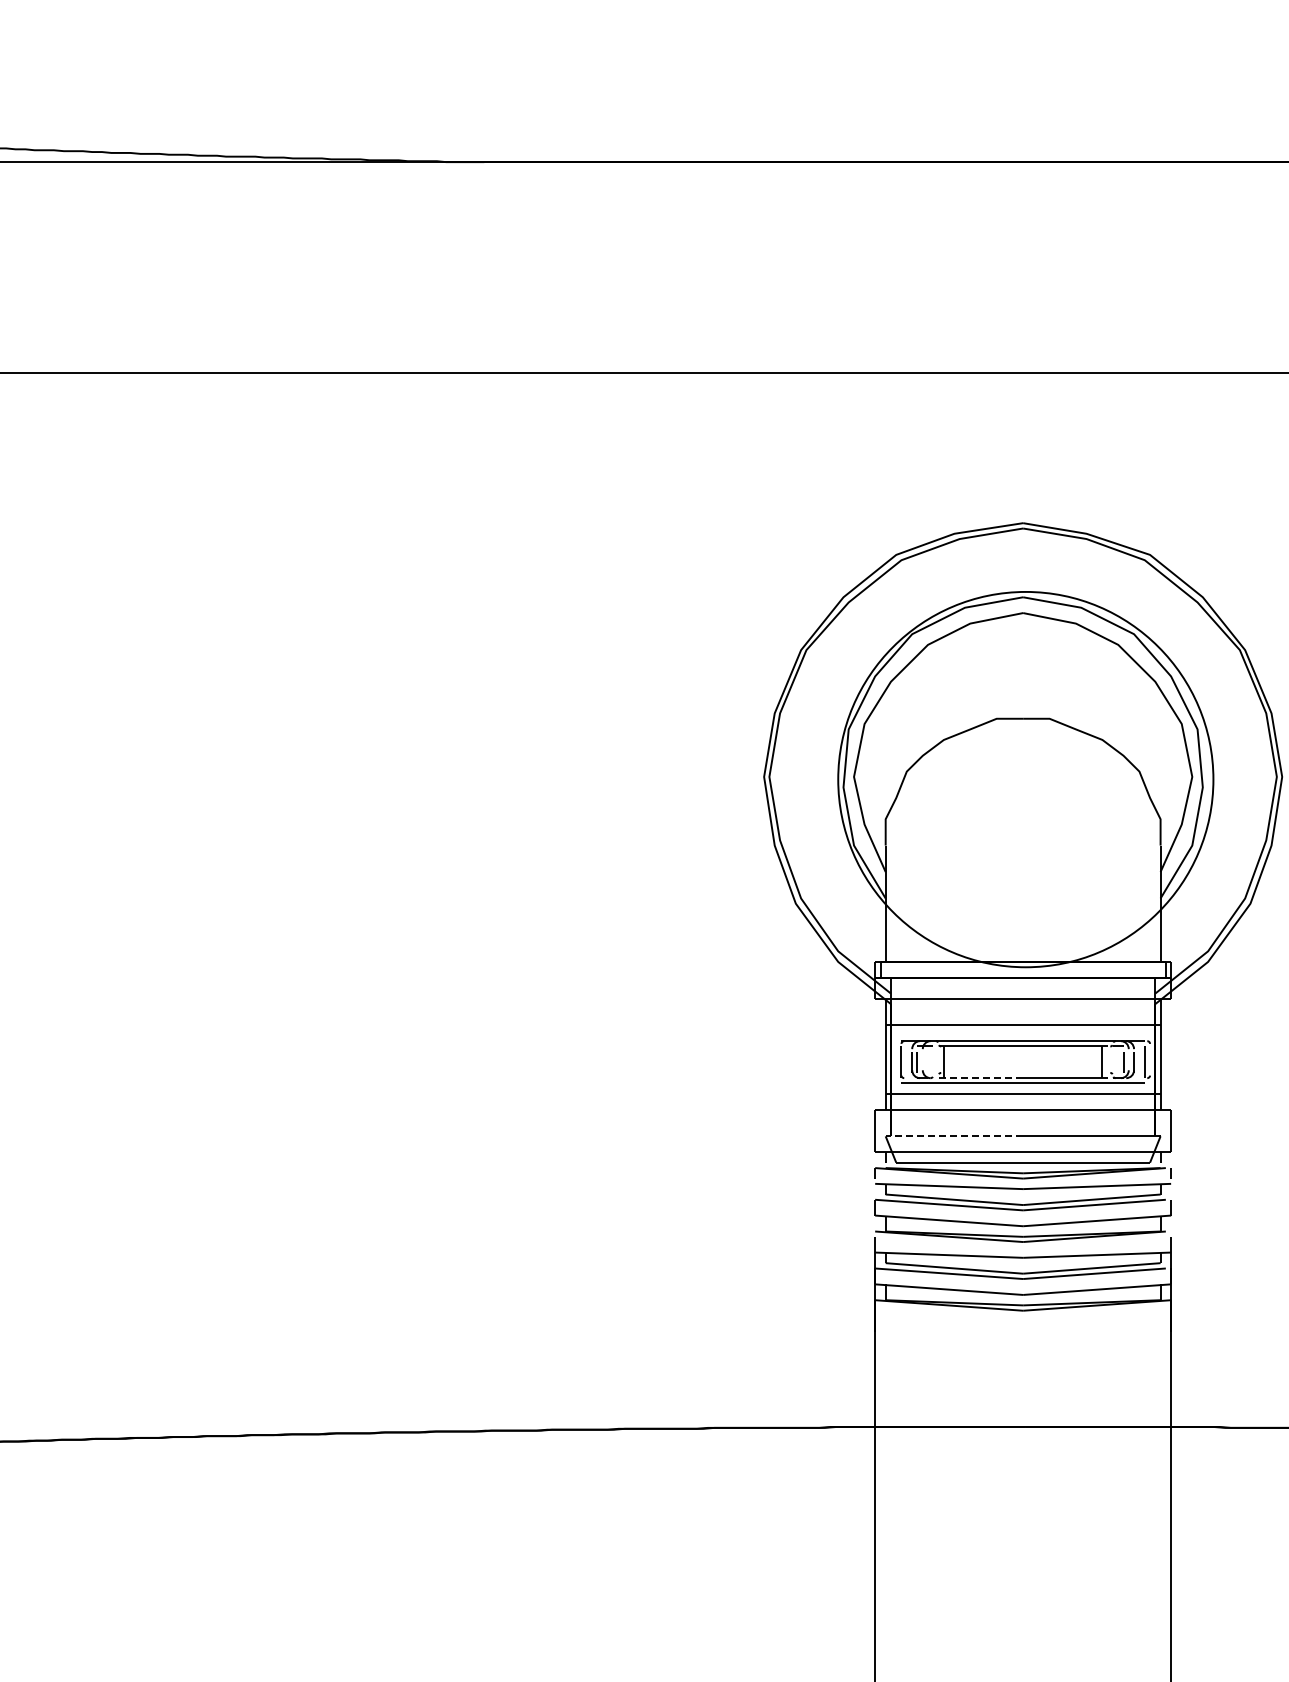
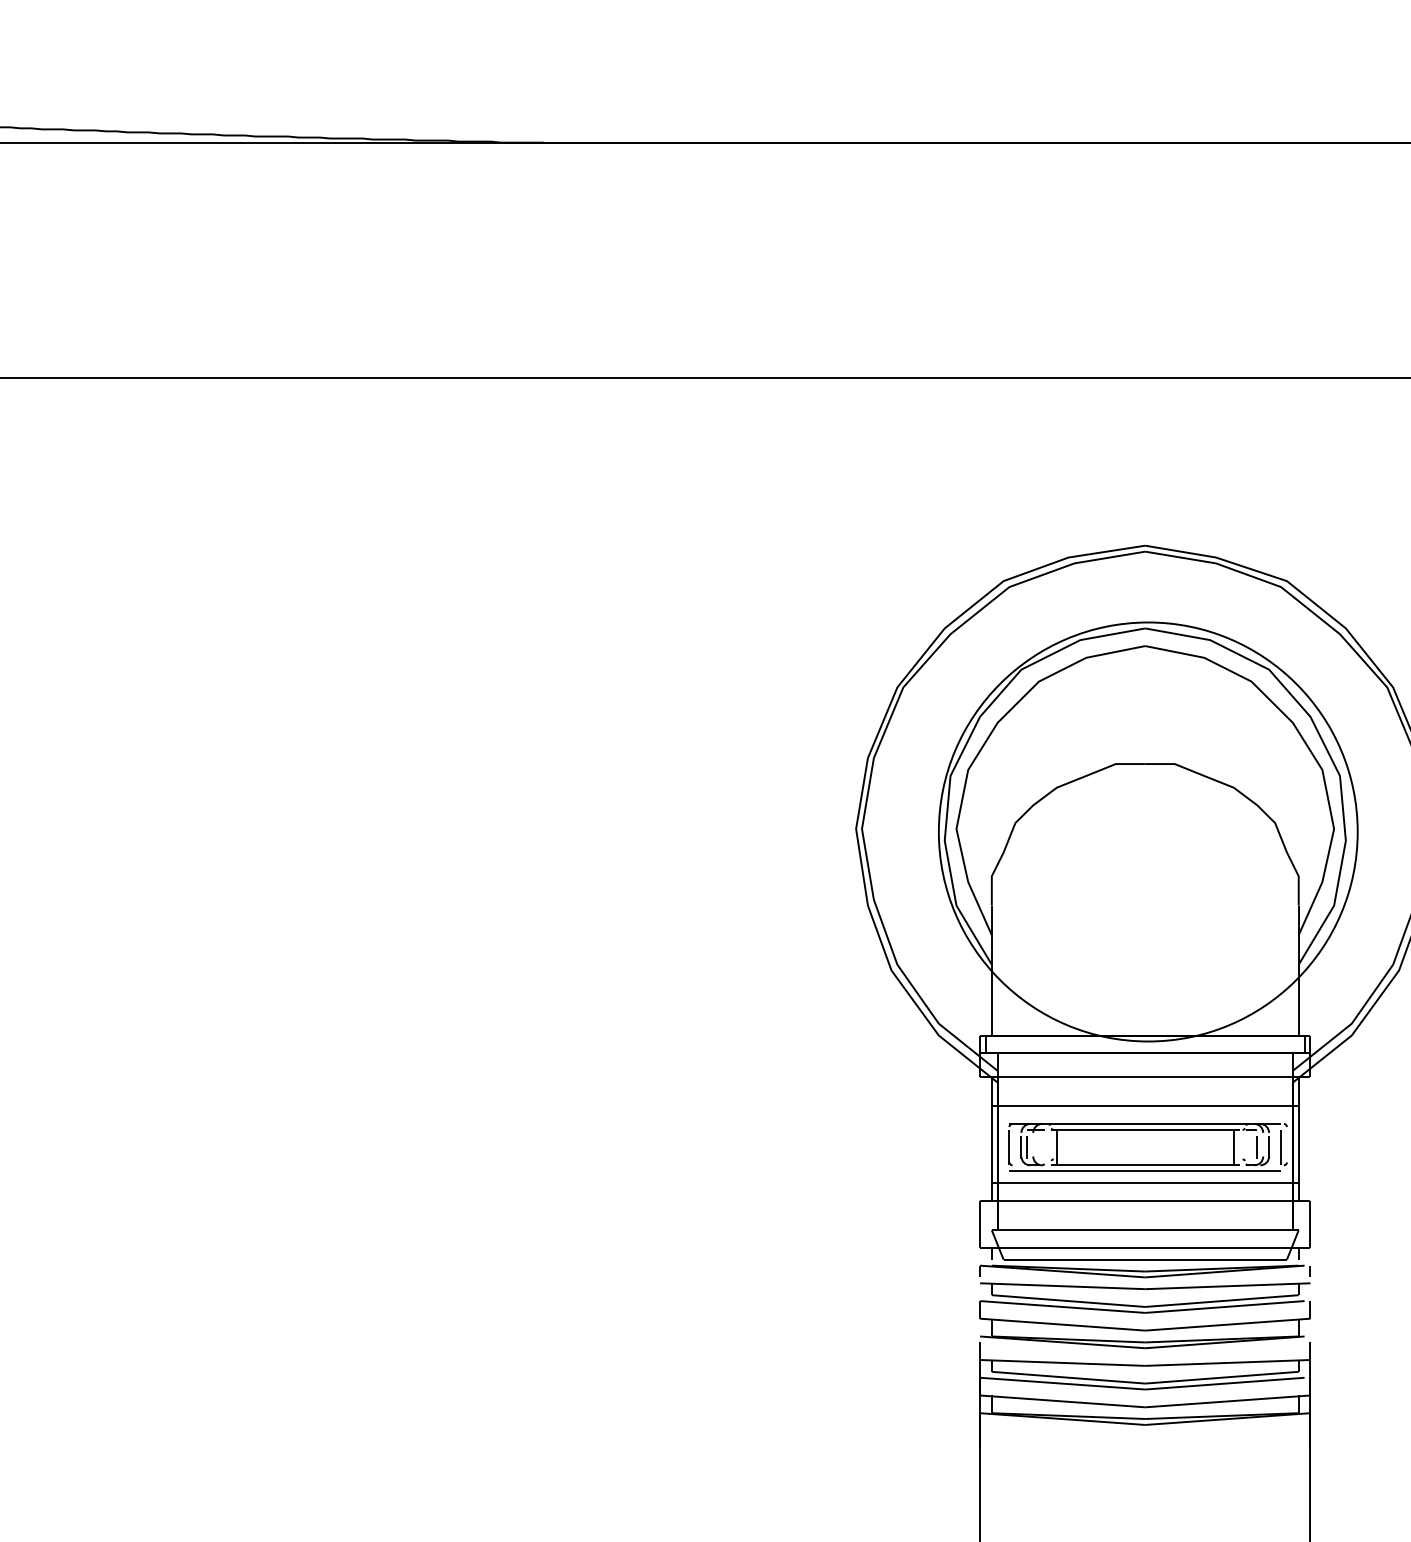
line: (981, 1078) -> (1098, 1165), dashed -> solid
line: (956, 1136) -> (1070, 1230), dashed -> solid

